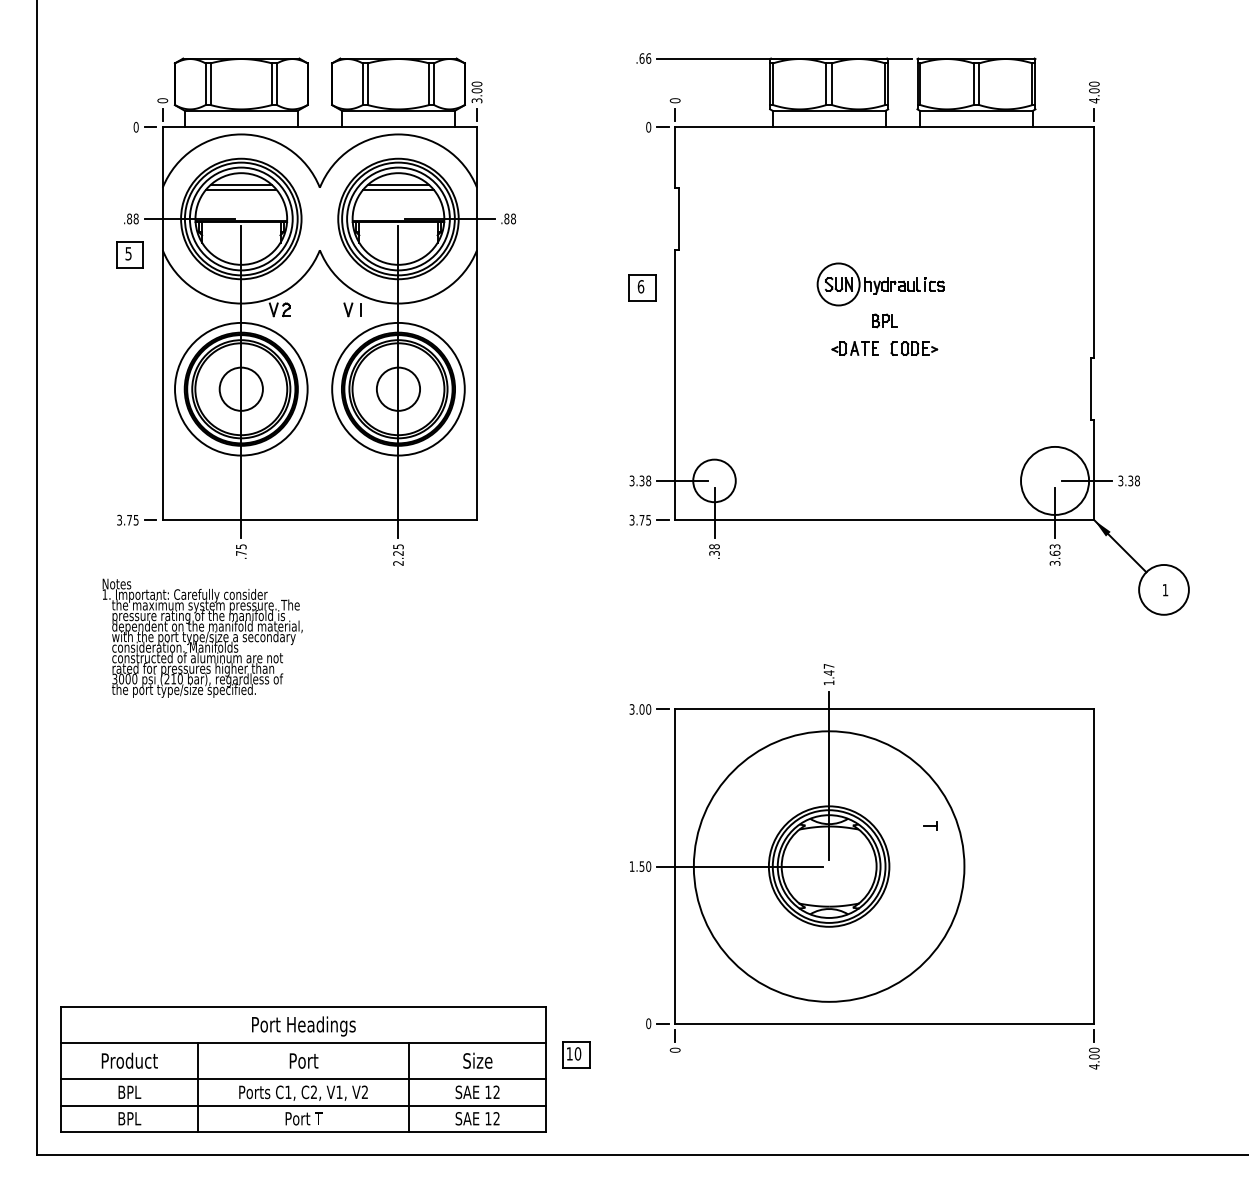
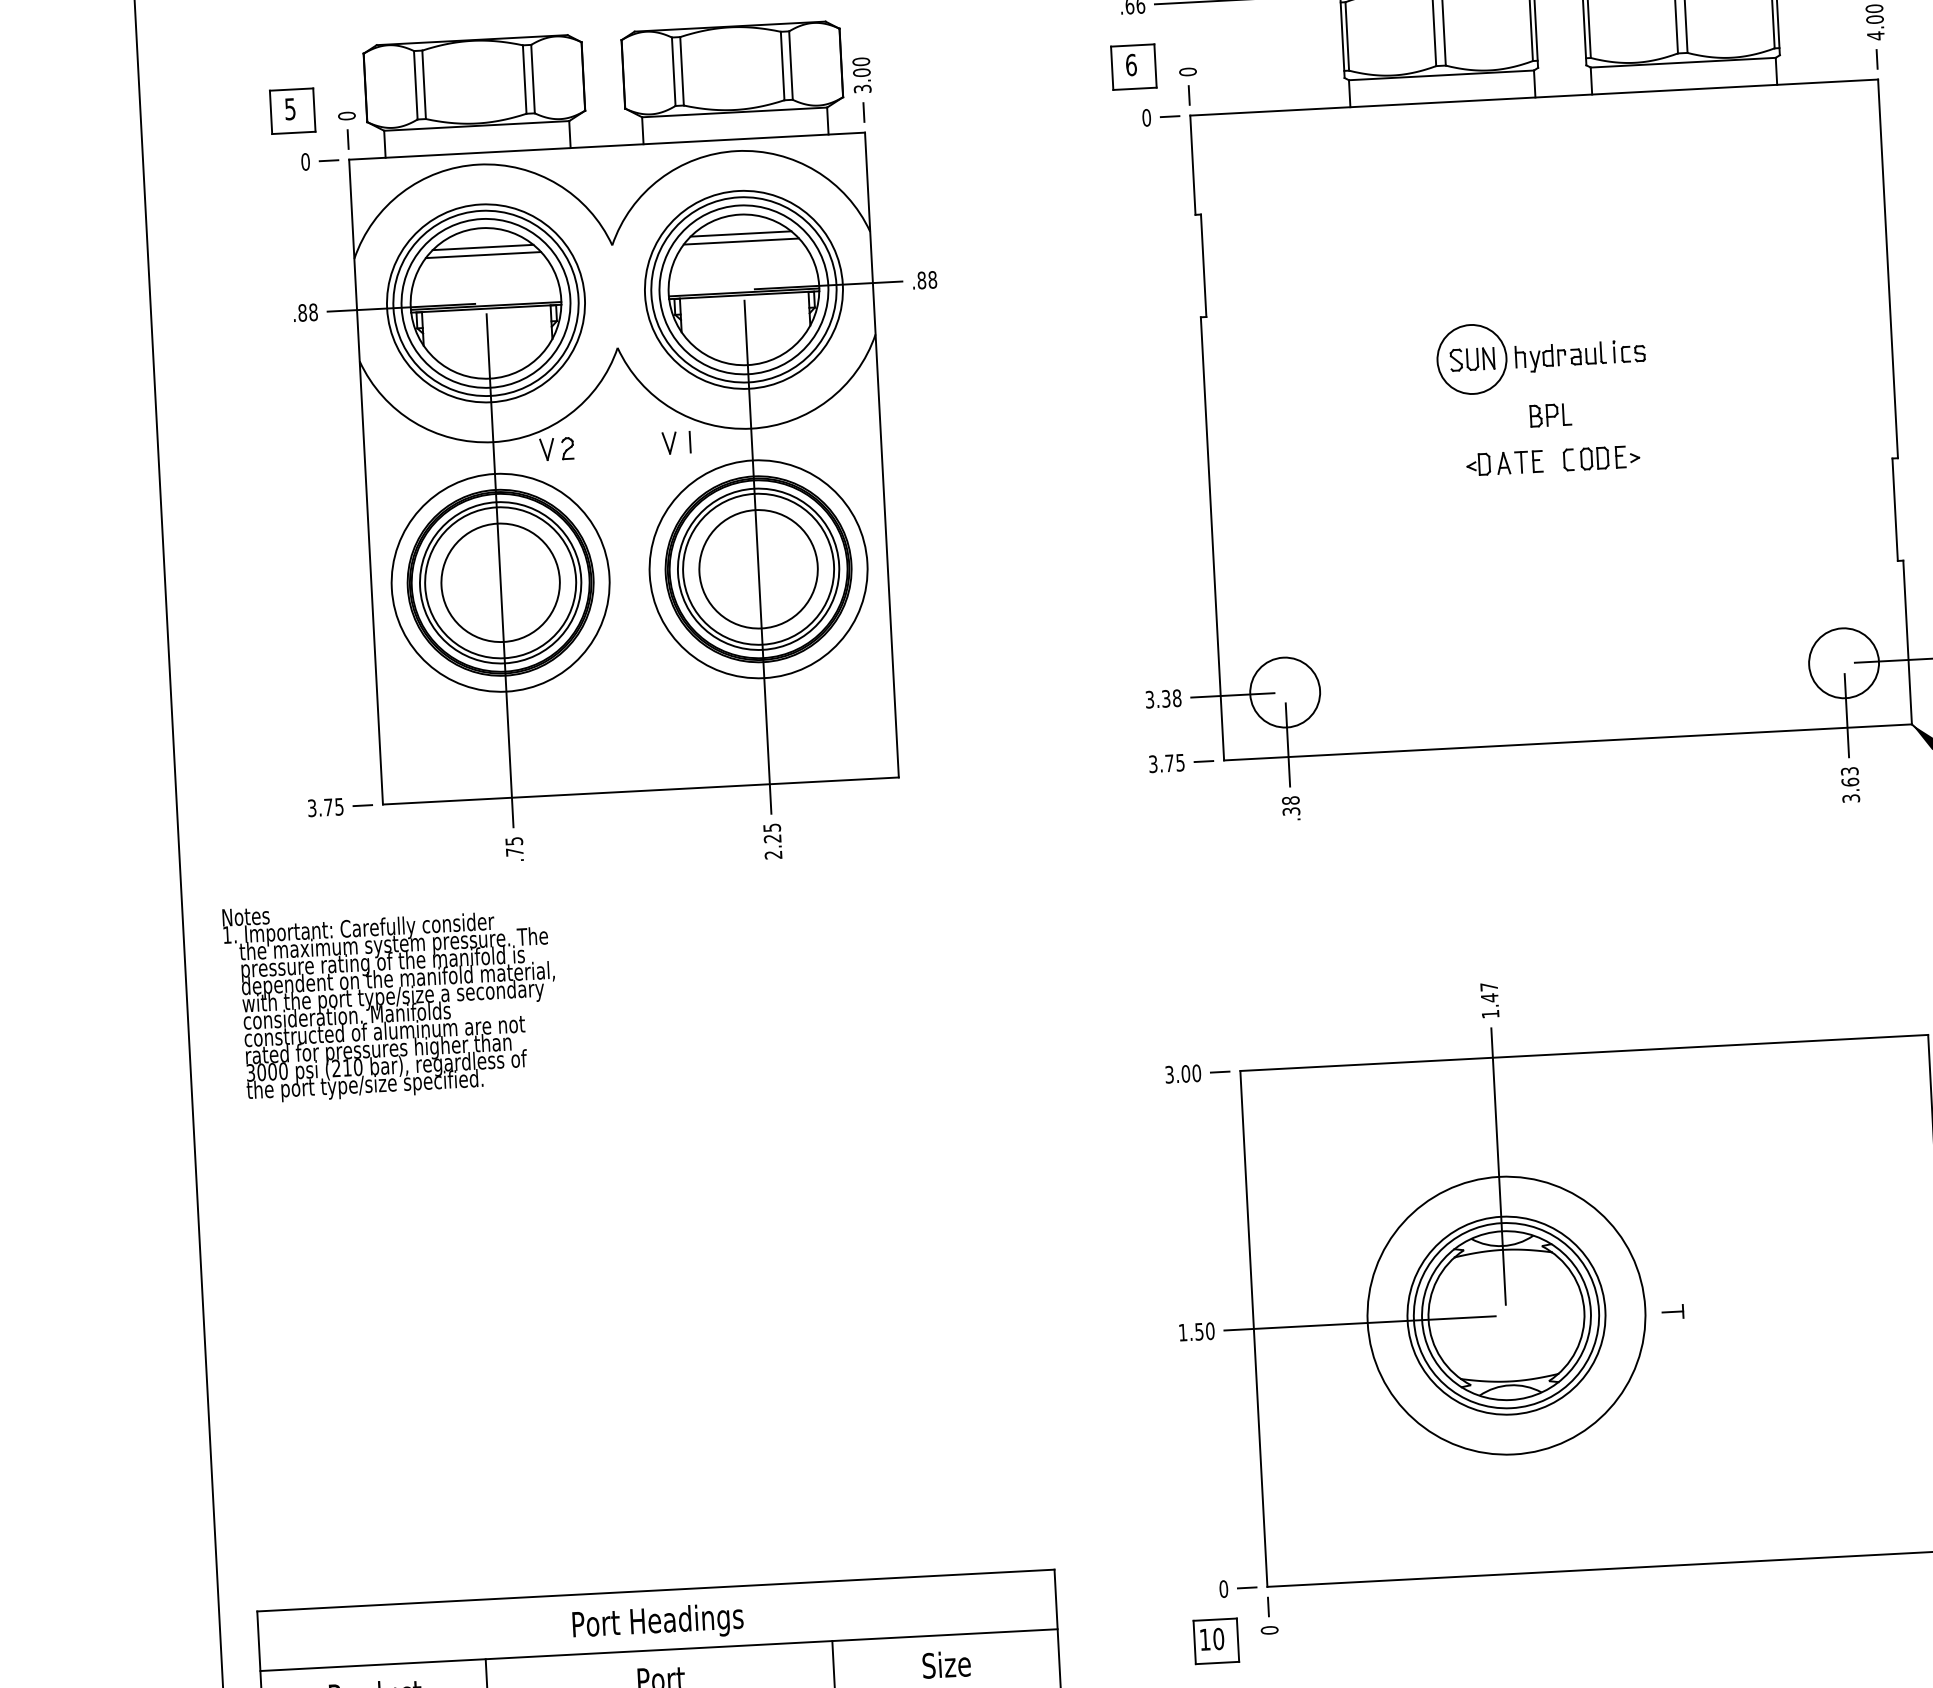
part: (129, 254) -> (291, 110), moved
part: (642, 287) -> (1133, 66), moved
circle: (241, 389) -> (500, 583), size x1.67
circle: (398, 389) -> (758, 569), size x1.67
circle: (1054, 480) -> (1843, 662), size x0.62
text: (202, 637) -> (391, 997), moved
part: (930, 825) -> (1673, 1311), moved
circle: (828, 866) -> (1505, 1315), size x0.62
part: (576, 1054) -> (1216, 1640), moved

